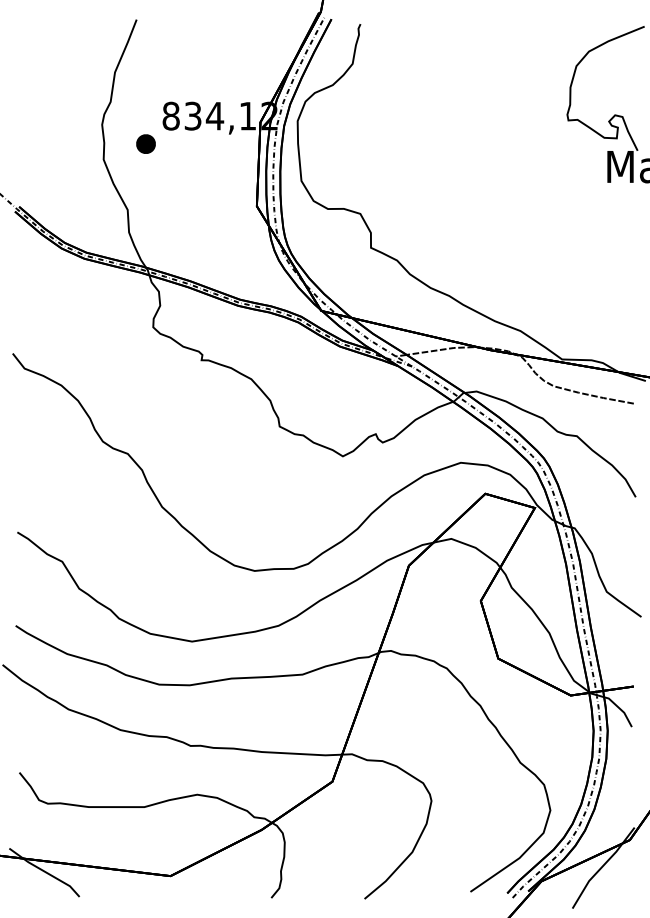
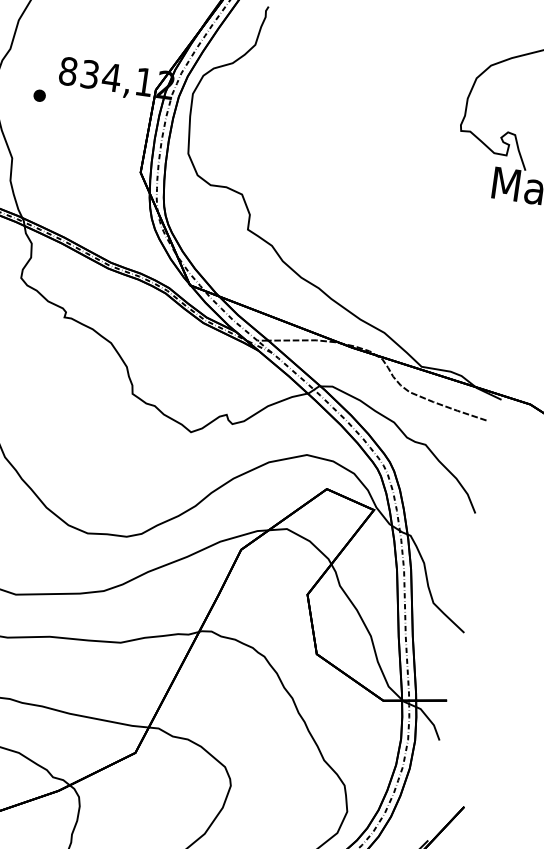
part: (146, 144) -> (39, 96), size x0.62

